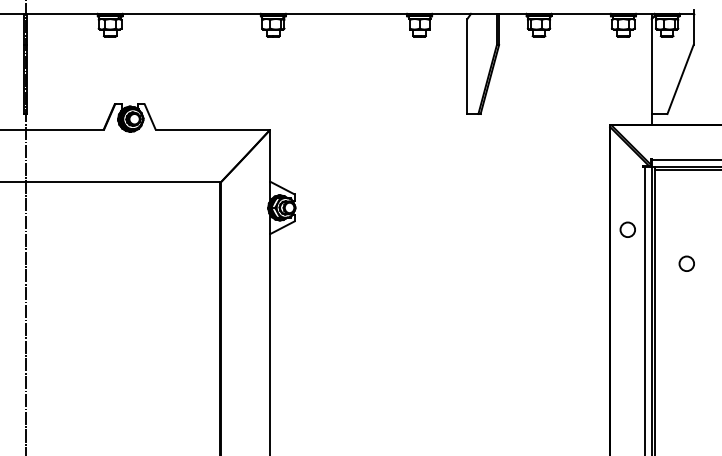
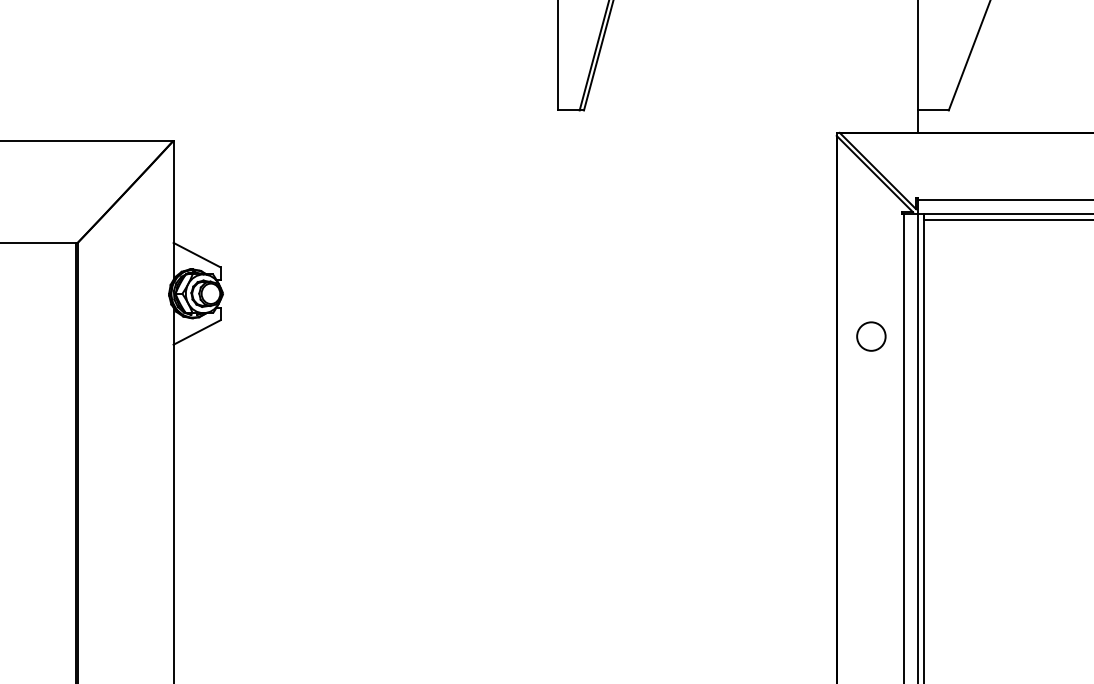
circle: (686, 263) -> (985, 402), removed

